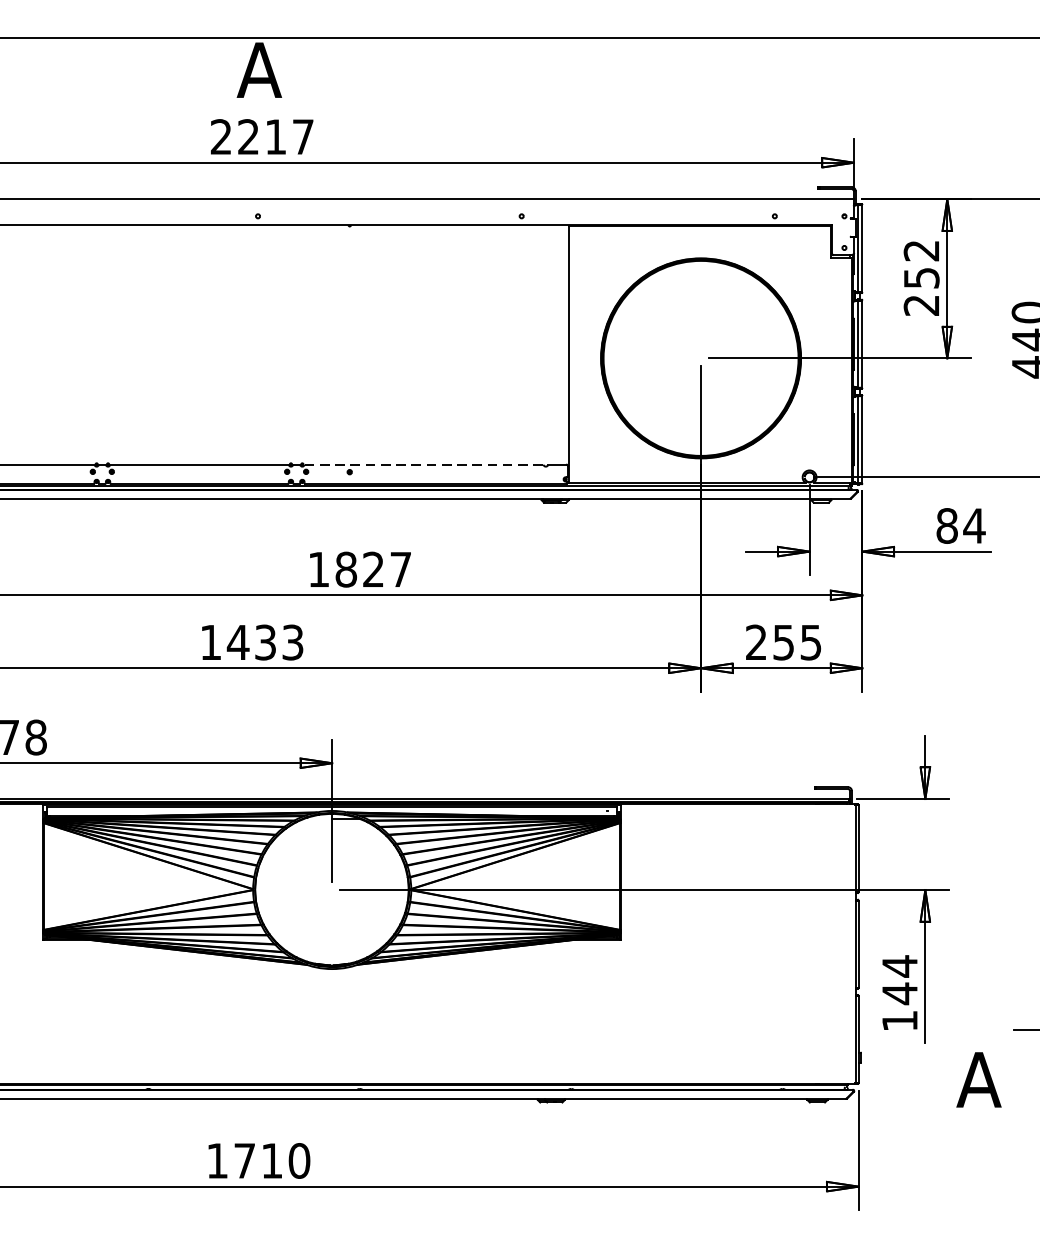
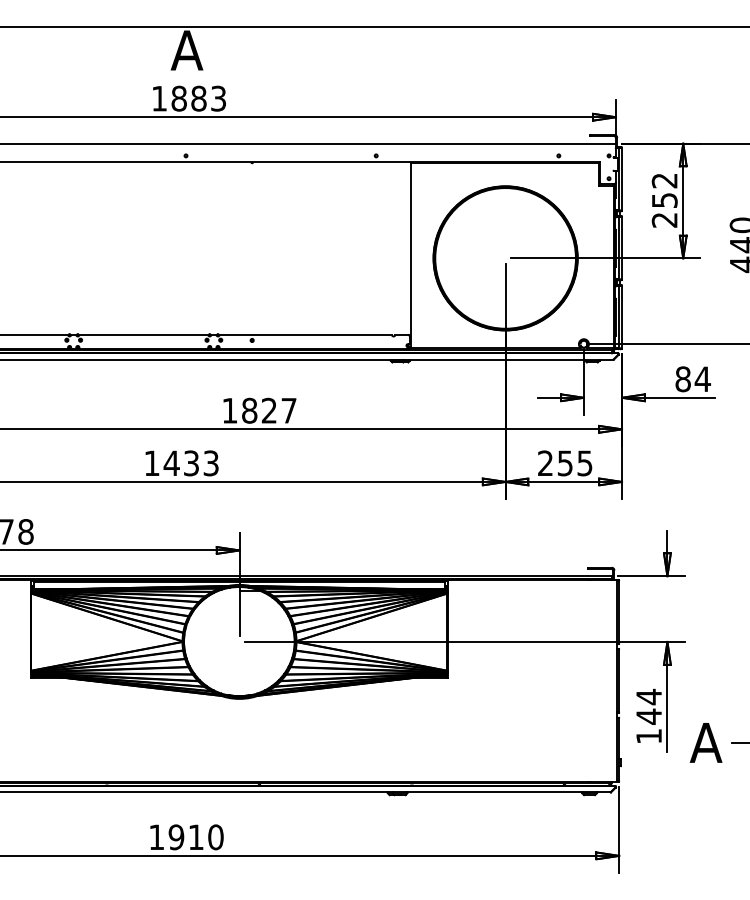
text: (261, 136) -> (188, 98), 2217 -> 1883
line: (425, 465) -> (306, 335), dashed -> solid
text: (978, 1079) -> (705, 742), moved
text: (244, 1161) -> (176, 837), 1710 -> 1910

